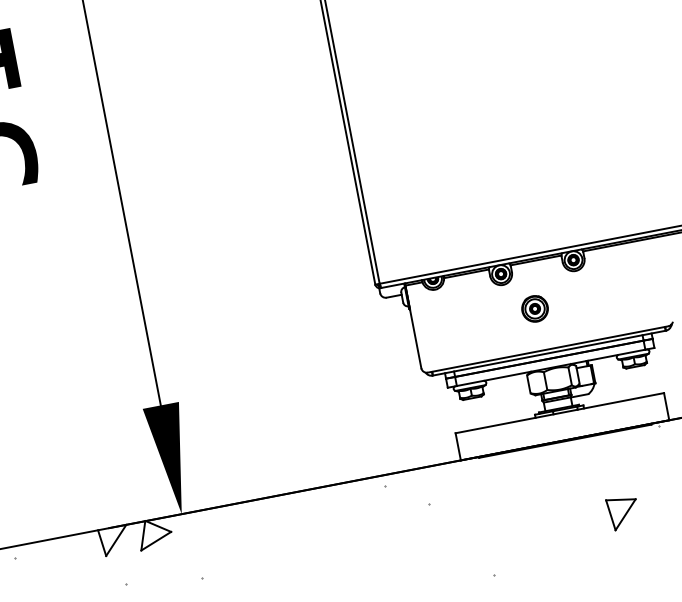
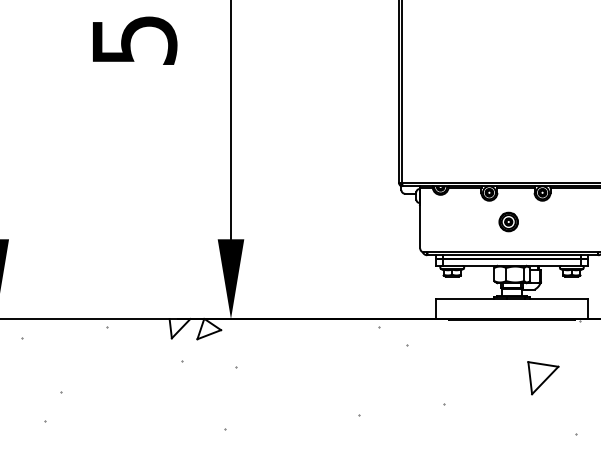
part: (623, 513) -> (543, 378), size x1.43

